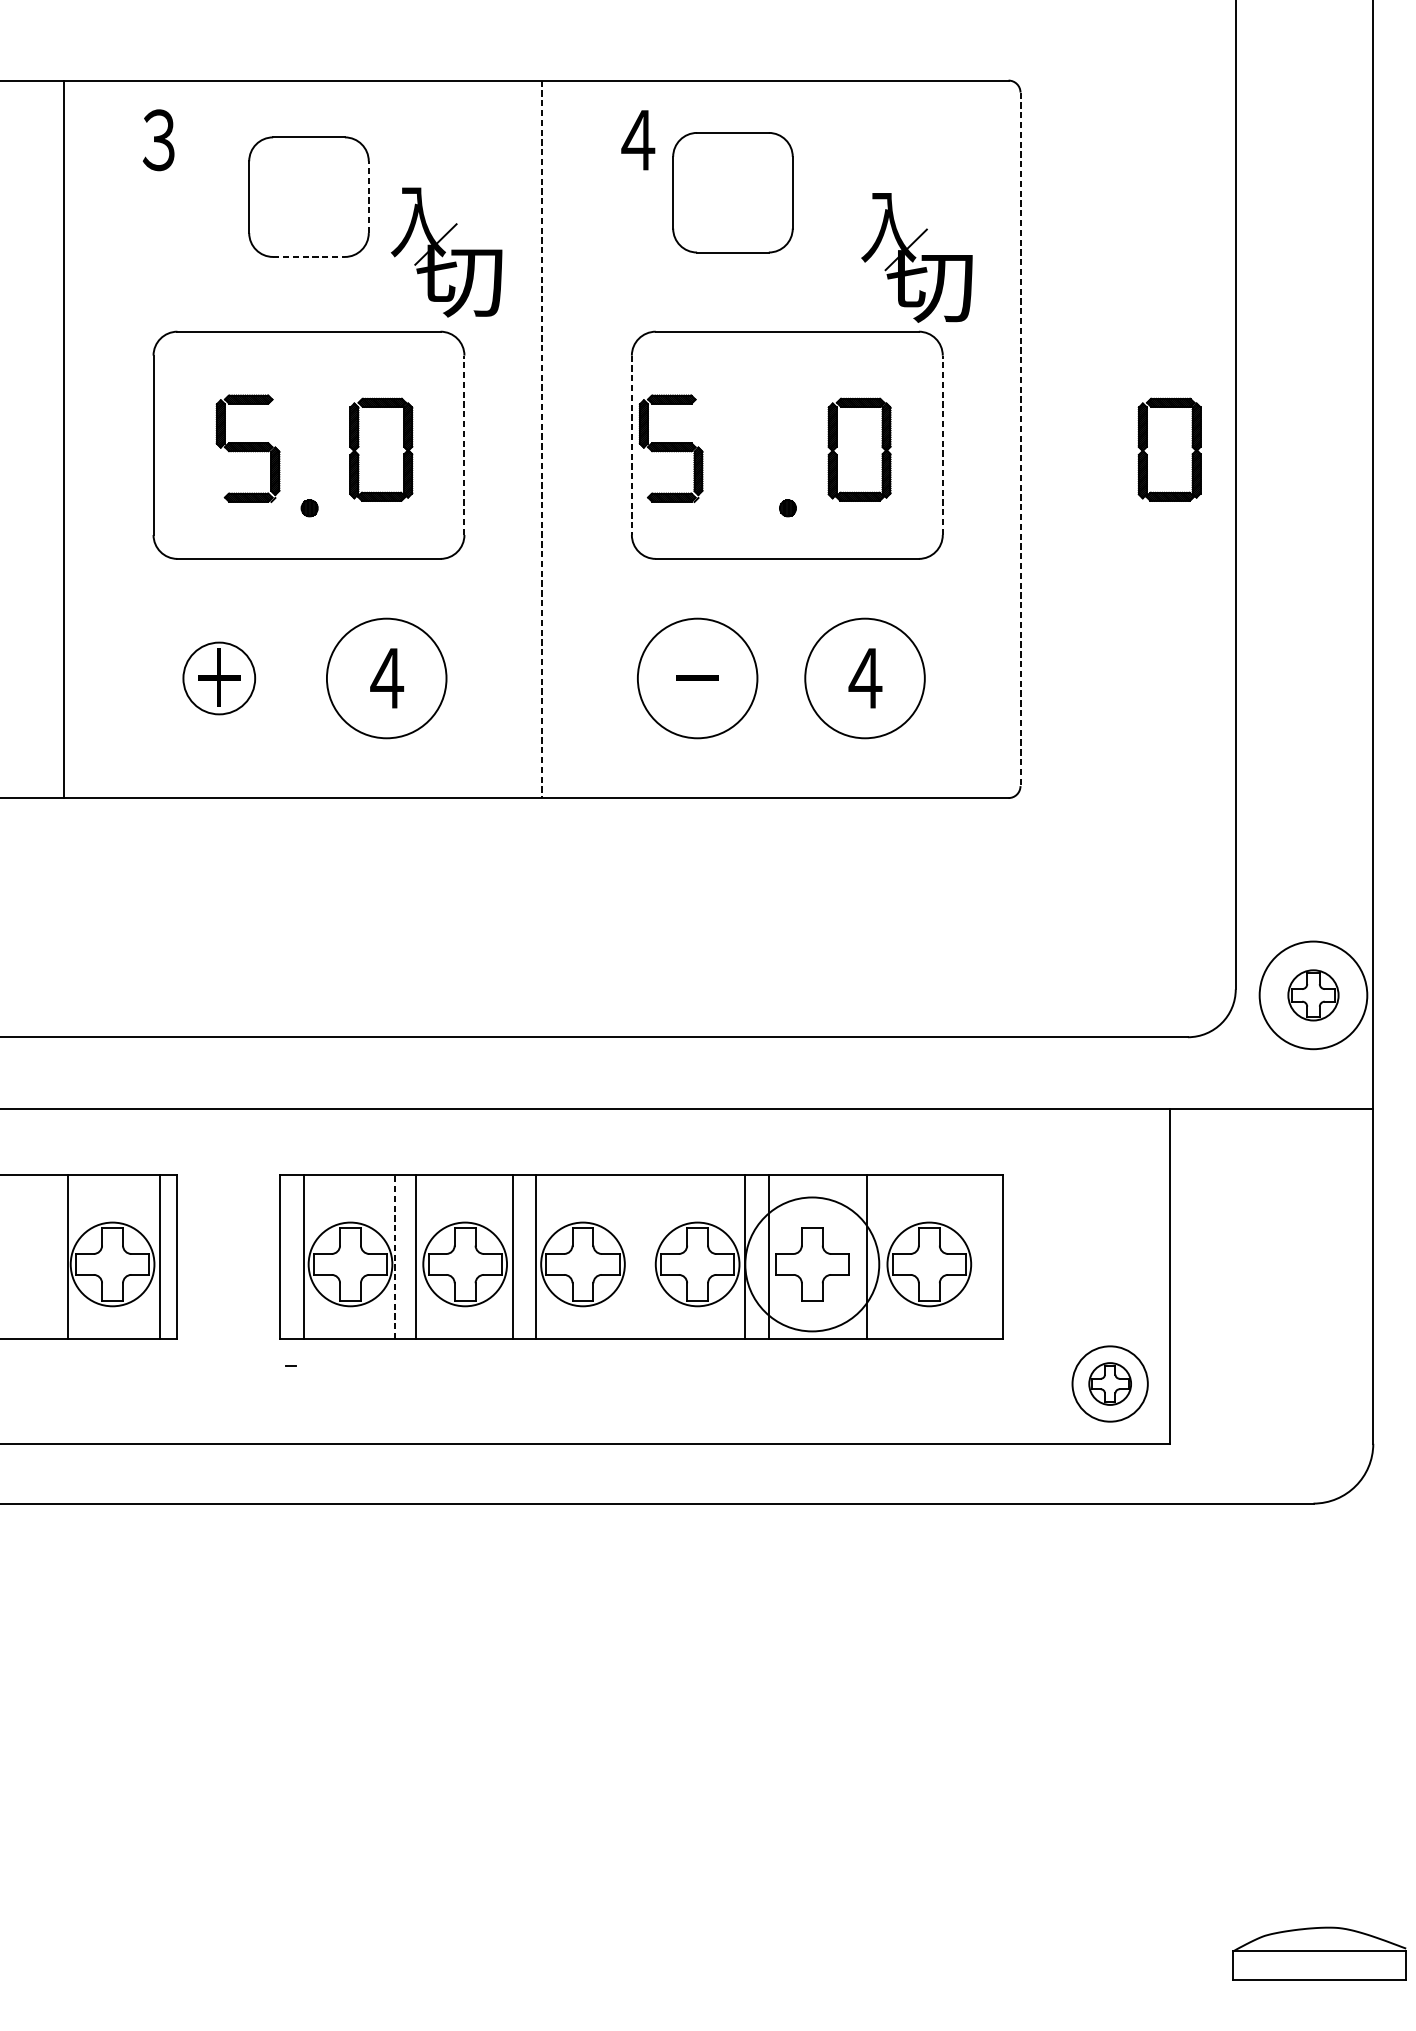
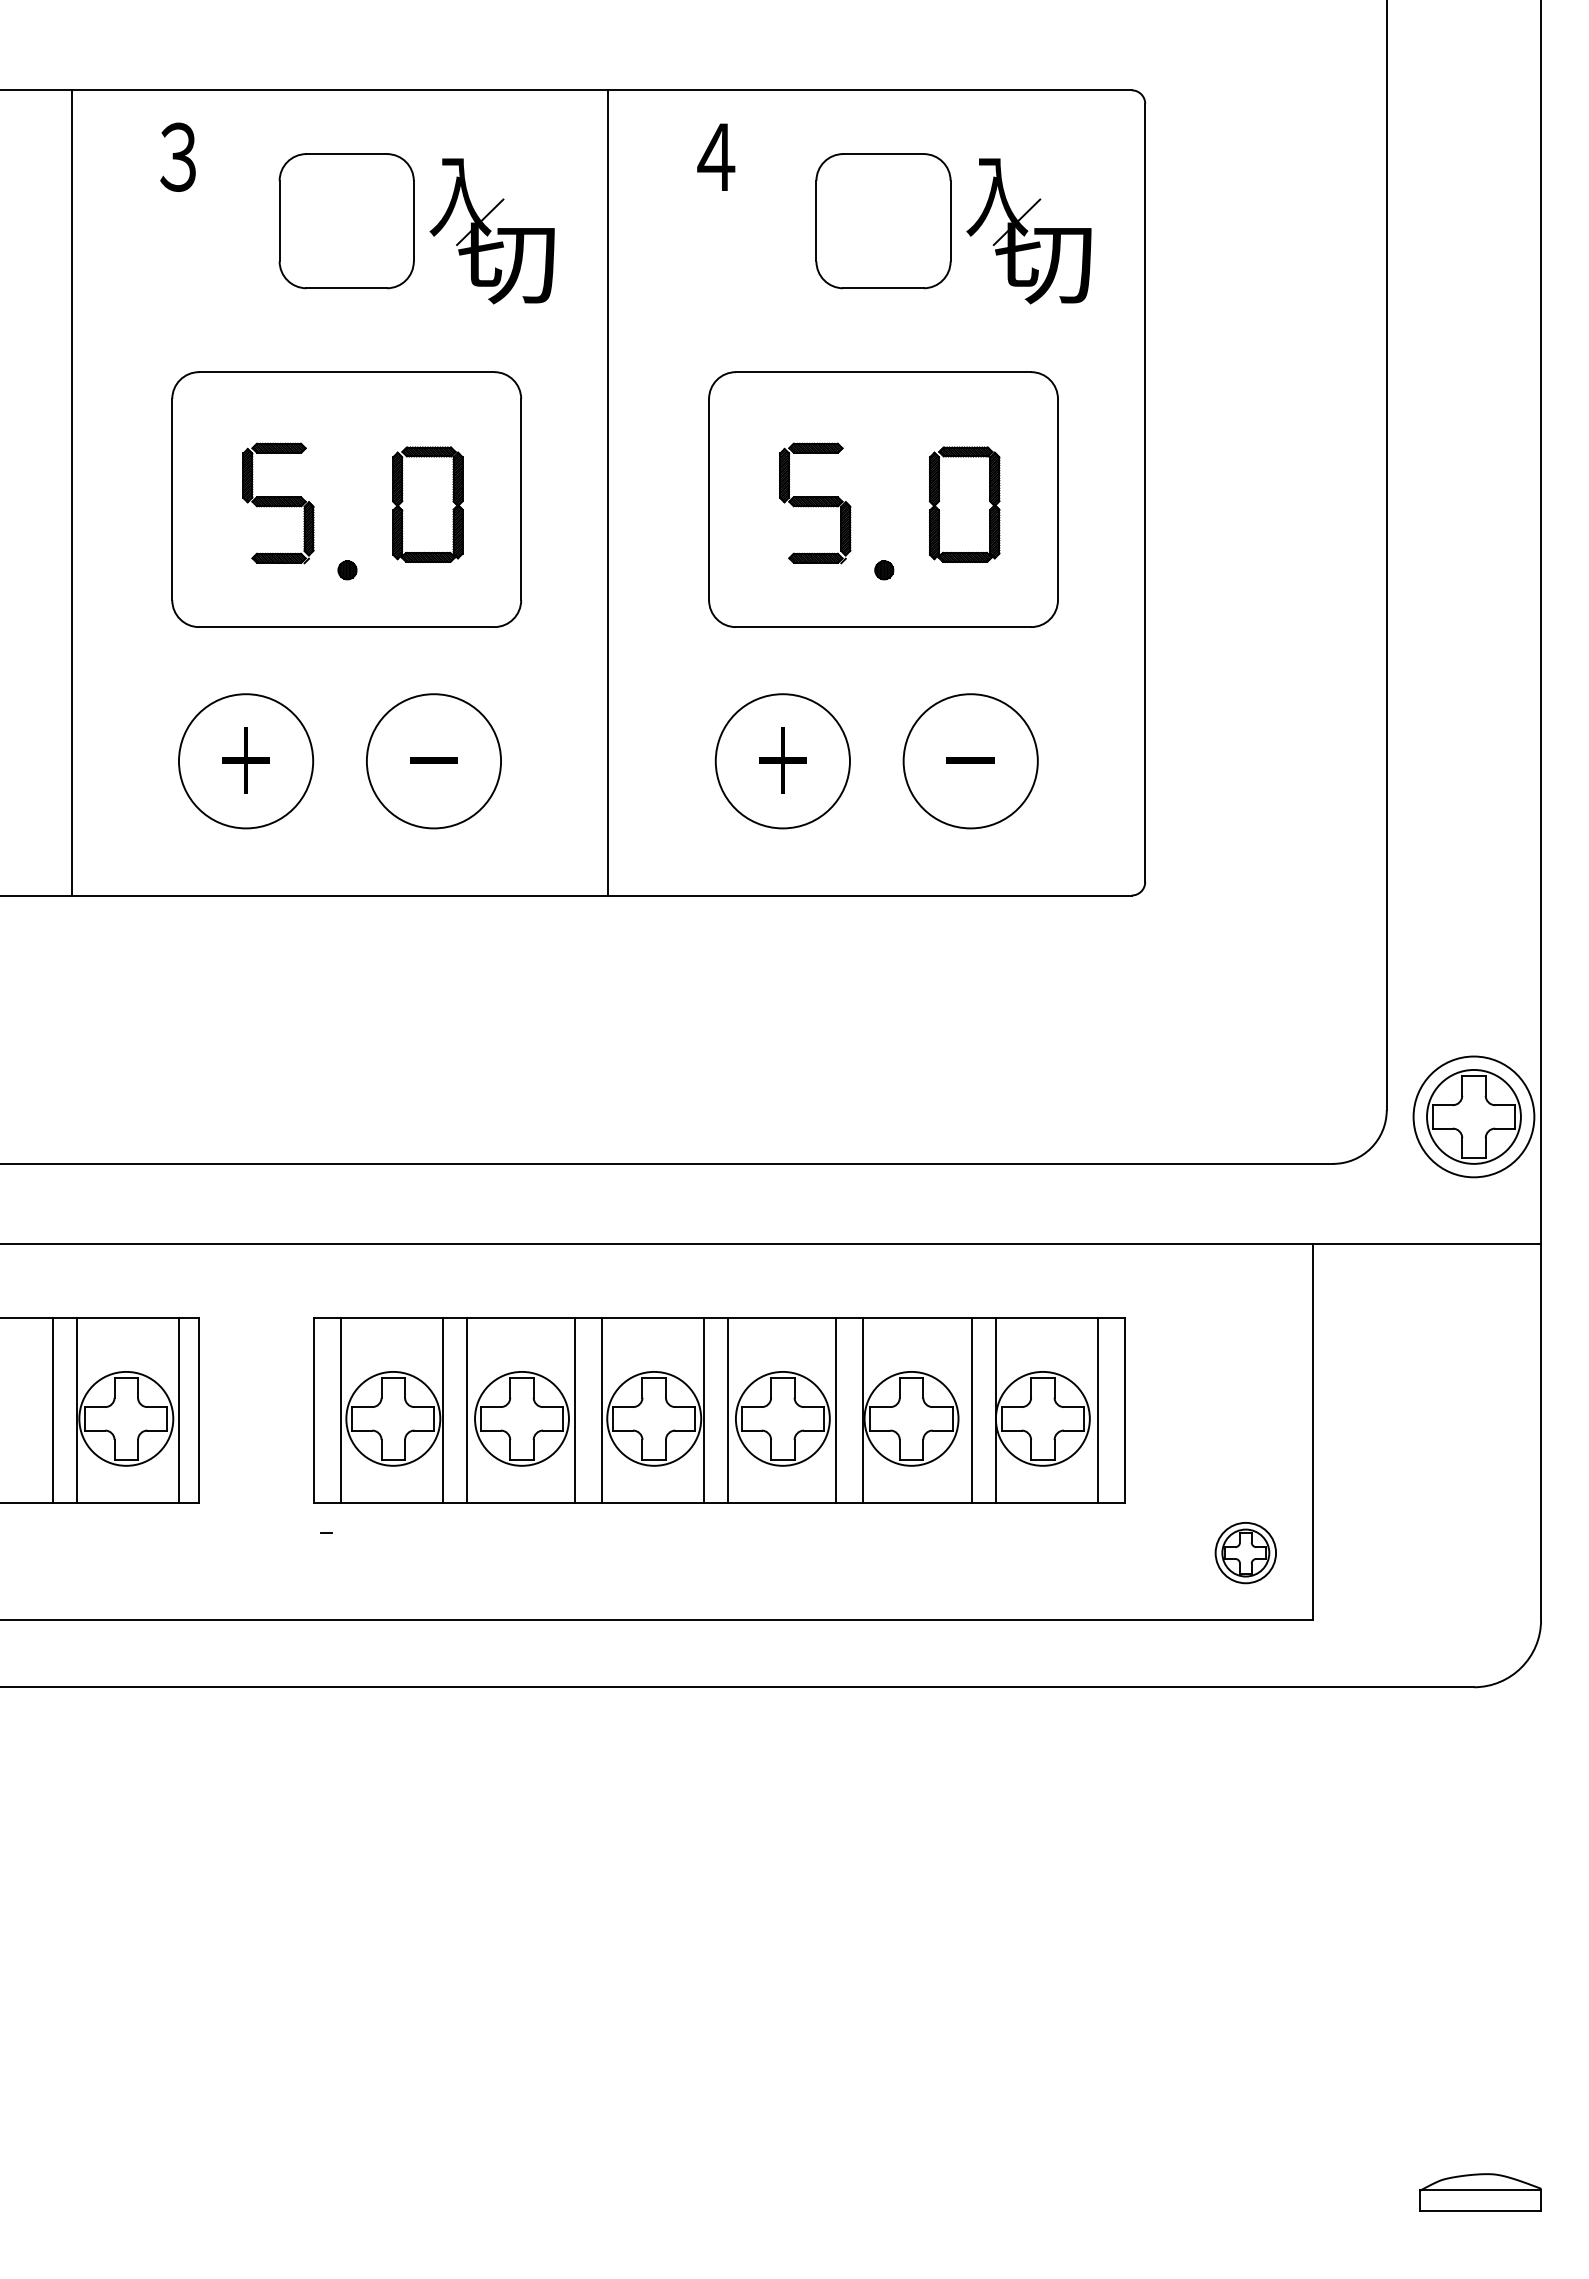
part: (732, 193) -> (883, 221), moved
line: (368, 196) -> (413, 220), dashed -> solid
part: (446, 252) -> (491, 231), moved
line: (309, 257) -> (347, 288), dashed -> solid
part: (916, 258) -> (1028, 231), moved
line: (542, 438) -> (608, 492), dashed -> solid
line: (1020, 439) -> (1145, 493), dashed -> solid
line: (464, 445) -> (521, 499), dashed -> solid
line: (632, 445) -> (709, 499), dashed -> solid
line: (942, 445) -> (1057, 499), dashed -> solid
part: (1147, 447) -> (1287, 502), removed
part: (671, 448) -> (815, 503), moved
text: (386, 677) -> (433, 760), ４ -> －
text: (697, 677) -> (782, 760), － -> ＋
text: (864, 677) -> (970, 760), ４ -> －
circle: (219, 678) -> (246, 761), size x1.67
part: (1313, 995) -> (1473, 1116), size x1.67
line: (47, 1256) -> (53, 1410), added
line: (395, 1256) -> (443, 1409), dashed -> solid
line: (627, 1256) -> (704, 1410), added
line: (648, 1256) -> (727, 1410), added
line: (887, 1256) -> (995, 1410), added
line: (978, 1256) -> (1098, 1410), added
circle: (812, 1264) -> (911, 1418), size x0.62
circle: (1109, 1383) -> (1245, 1552), size x0.71
part: (1319, 1953) -> (1480, 2192), size x0.62

